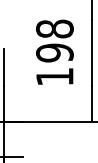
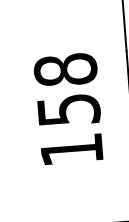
text: (54, 52) -> (68, 109), 198 -> 158

